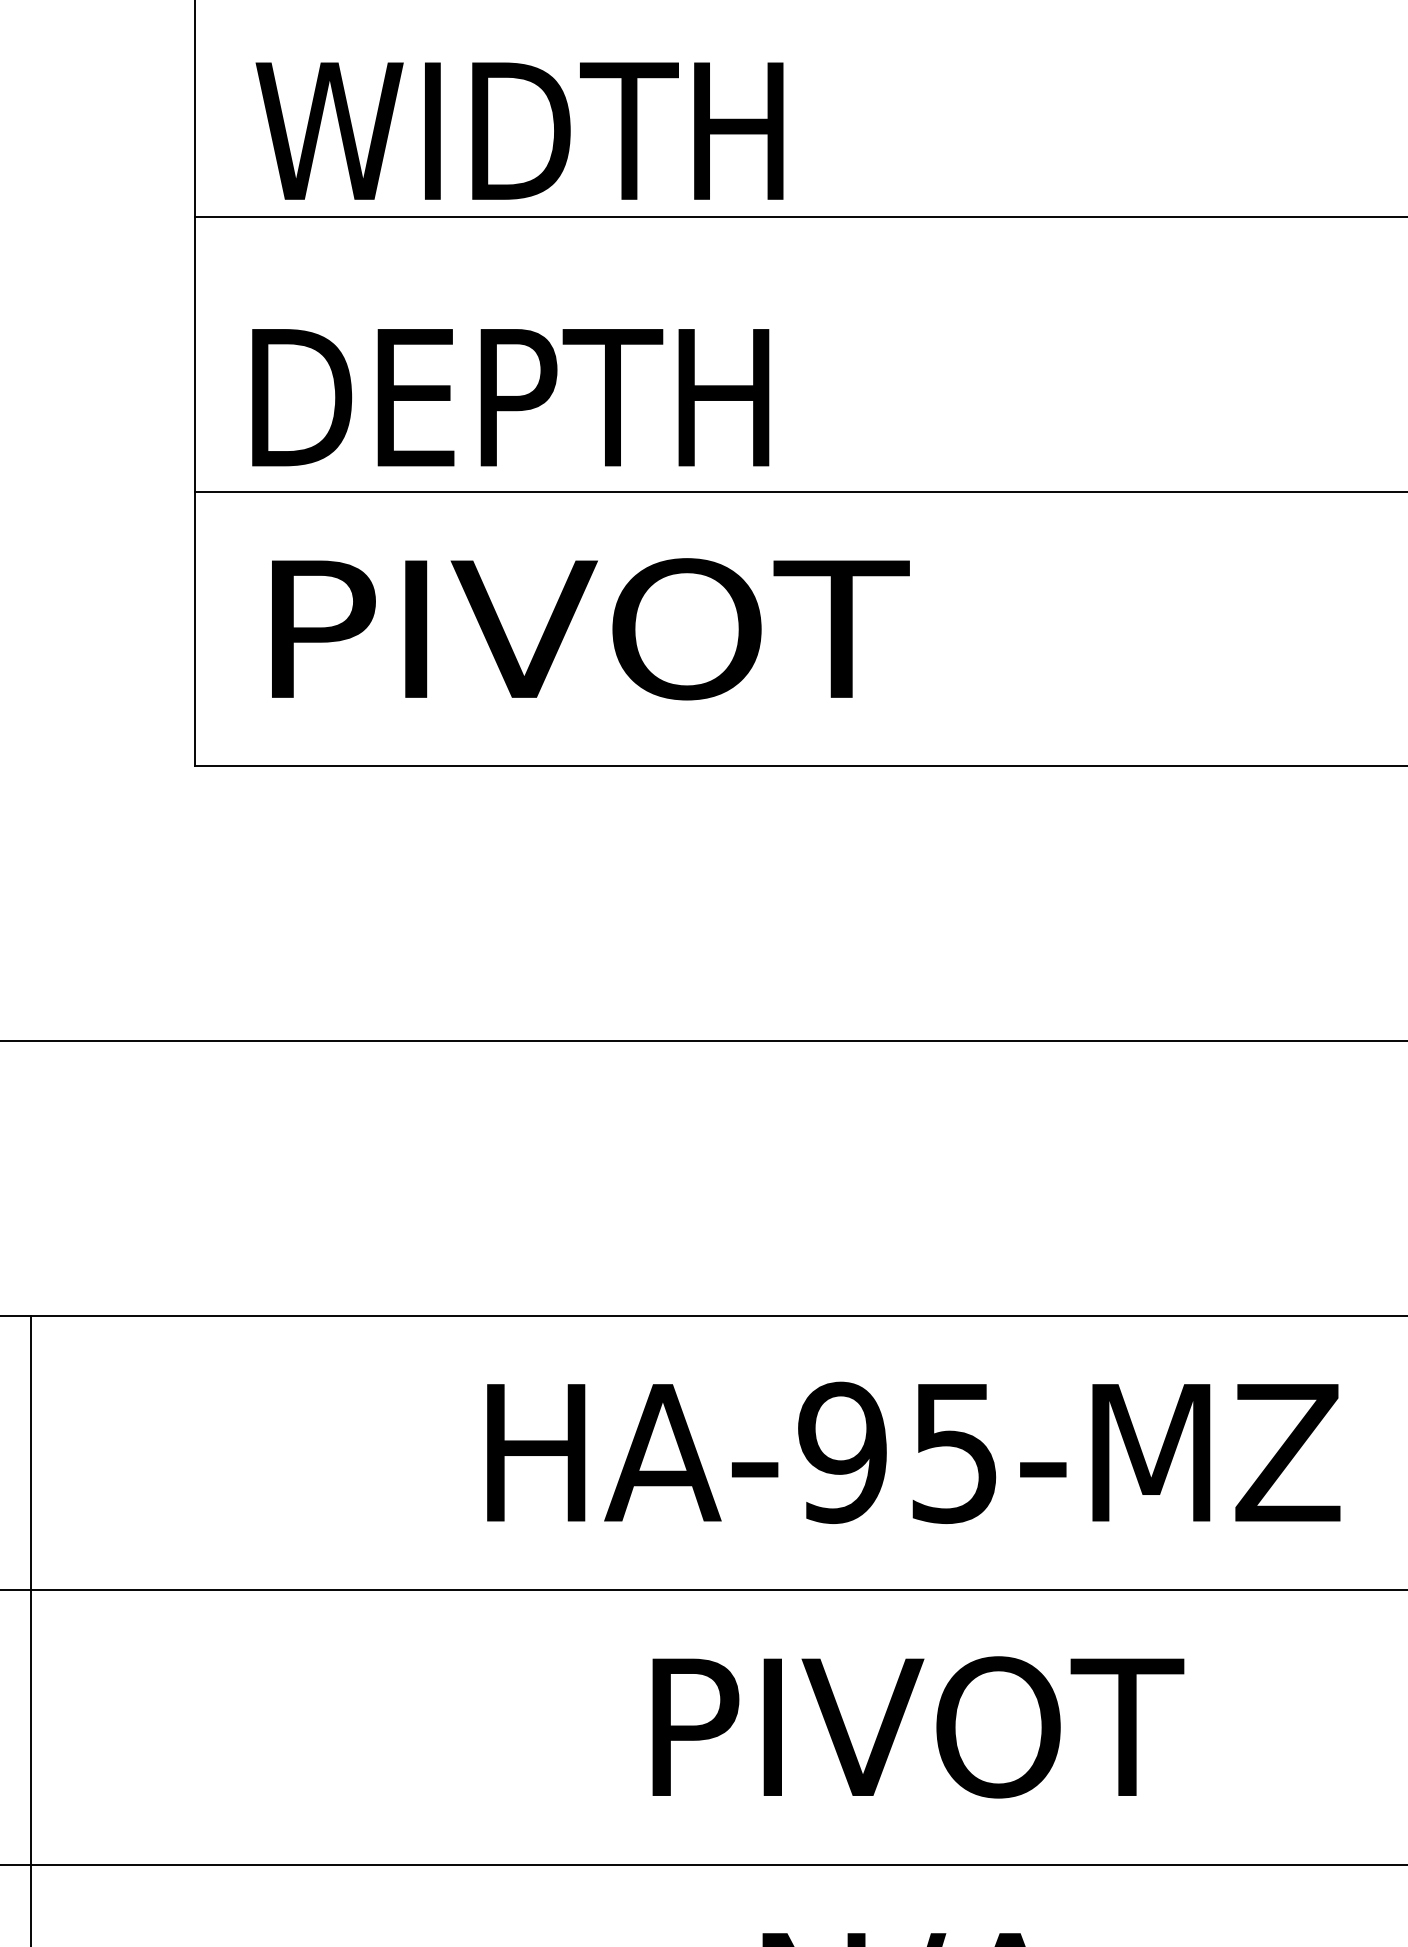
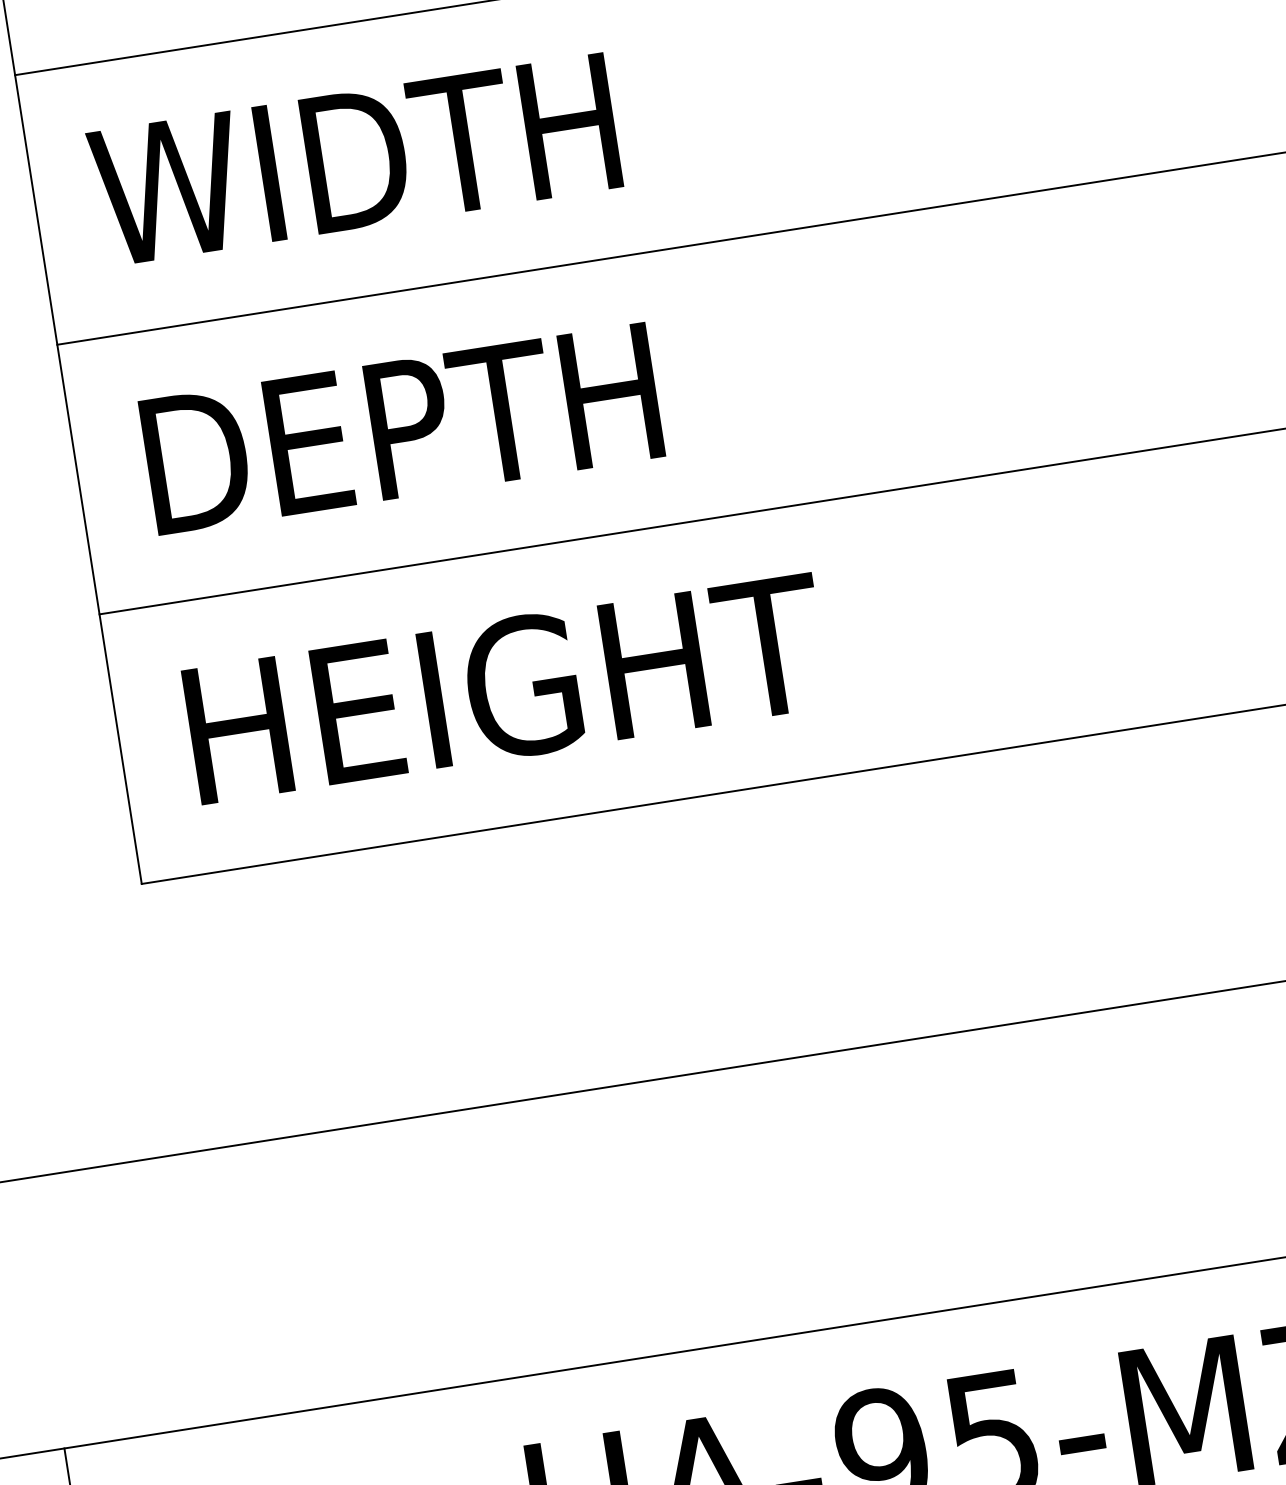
text: (519, 130) -> (354, 159), moved
text: (510, 397) -> (401, 428), moved
text: (588, 629) -> (506, 688), PIVOT -> HEIGHT

